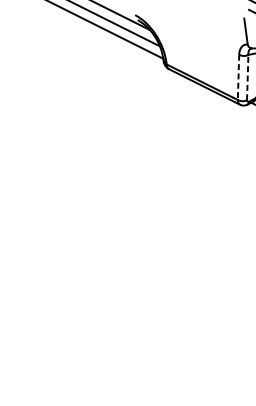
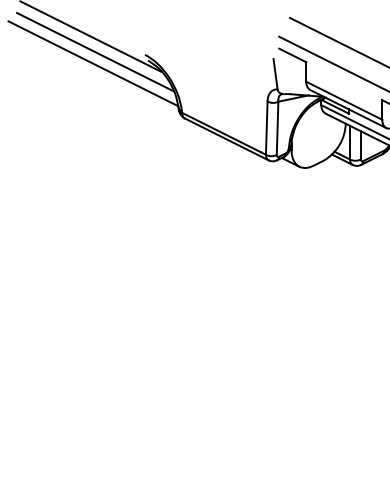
line: (238, 77) -> (266, 128), dashed -> solid
line: (247, 77) -> (277, 128), dashed -> solid

